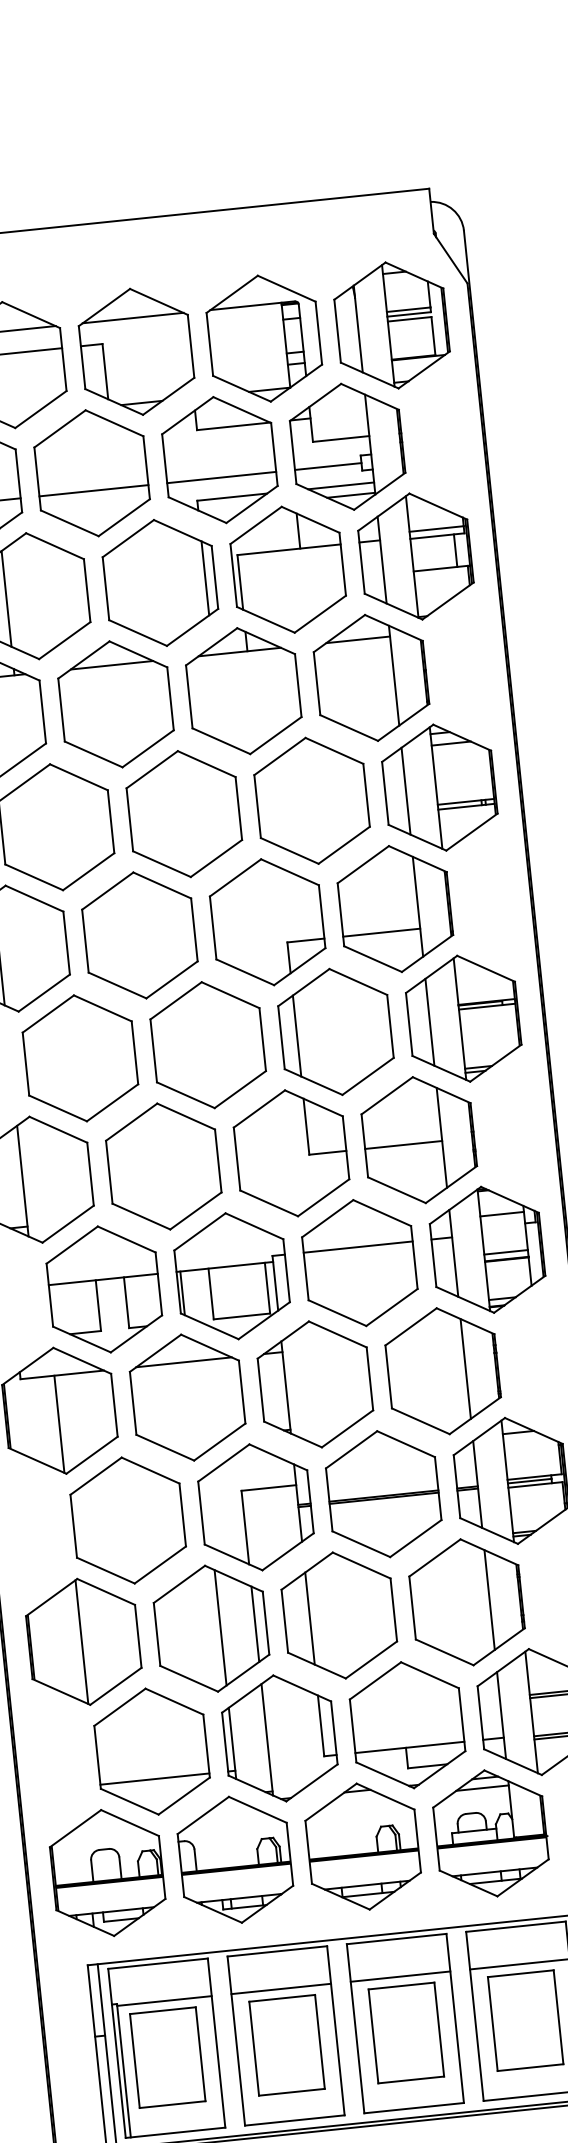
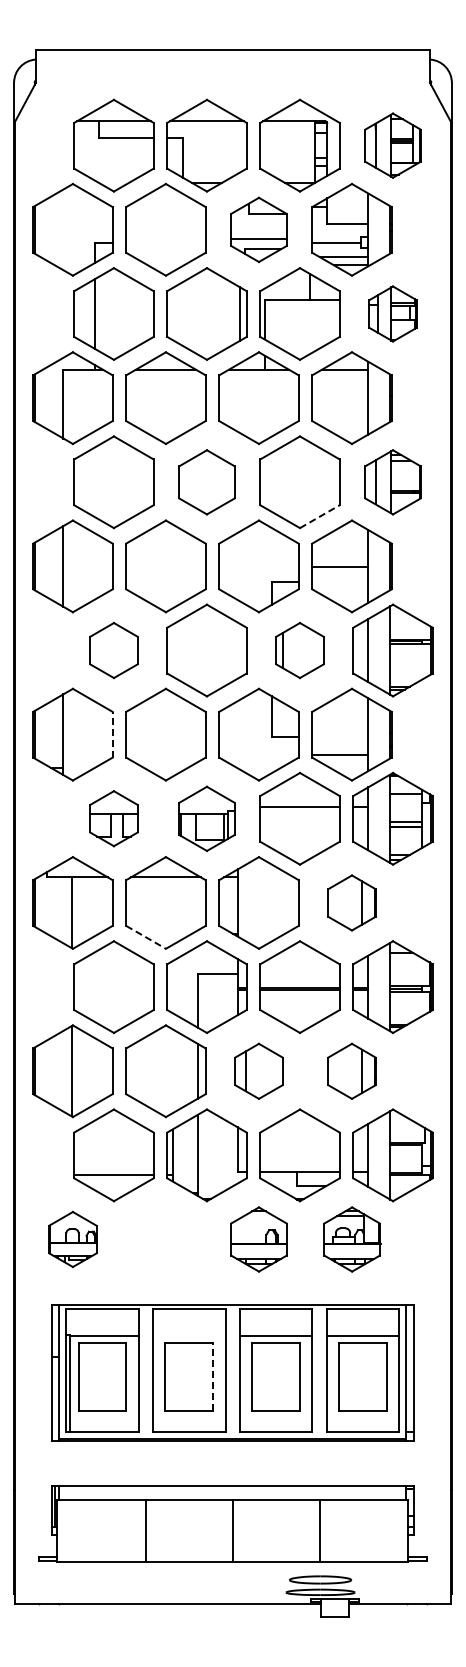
part: (391, 325) -> (392, 145), size x0.7
part: (219, 459) -> (258, 229), size x0.7
line: (93, 490) -> (165, 242), removed
part: (415, 555) -> (392, 313), size x0.6
part: (439, 788) -> (392, 482), size x0.7
part: (183, 814) -> (206, 482), size x0.7
line: (343, 845) -> (319, 516), solid -> dashed
line: (381, 932) -> (340, 567), moved
part: (335, 1031) -> (299, 650), size x0.6
part: (79, 1058) -> (113, 650), size x0.6
line: (403, 1145) -> (340, 755), moved
line: (90, 1173) -> (112, 734), solid -> dashed
part: (231, 1275) -> (206, 818), size x0.7
part: (103, 1289) -> (113, 818), size x0.6
part: (442, 1370) -> (351, 902), size x0.6
line: (165, 1447) -> (146, 937), solid -> dashed
part: (466, 1602) -> (351, 1071), size x0.6
part: (338, 1615) -> (258, 1071), size x0.6
line: (220, 1628) -> (172, 1071), removed
part: (491, 1833) -> (352, 1239), size x0.7
part: (362, 1846) -> (258, 1239), size x0.7
part: (234, 1859) -> (165, 1239), removed
part: (107, 1873) -> (72, 1239), size x0.6
line: (281, 1988) -> (189, 1335), removed
line: (320, 2041) -> (213, 1376), solid -> dashed

